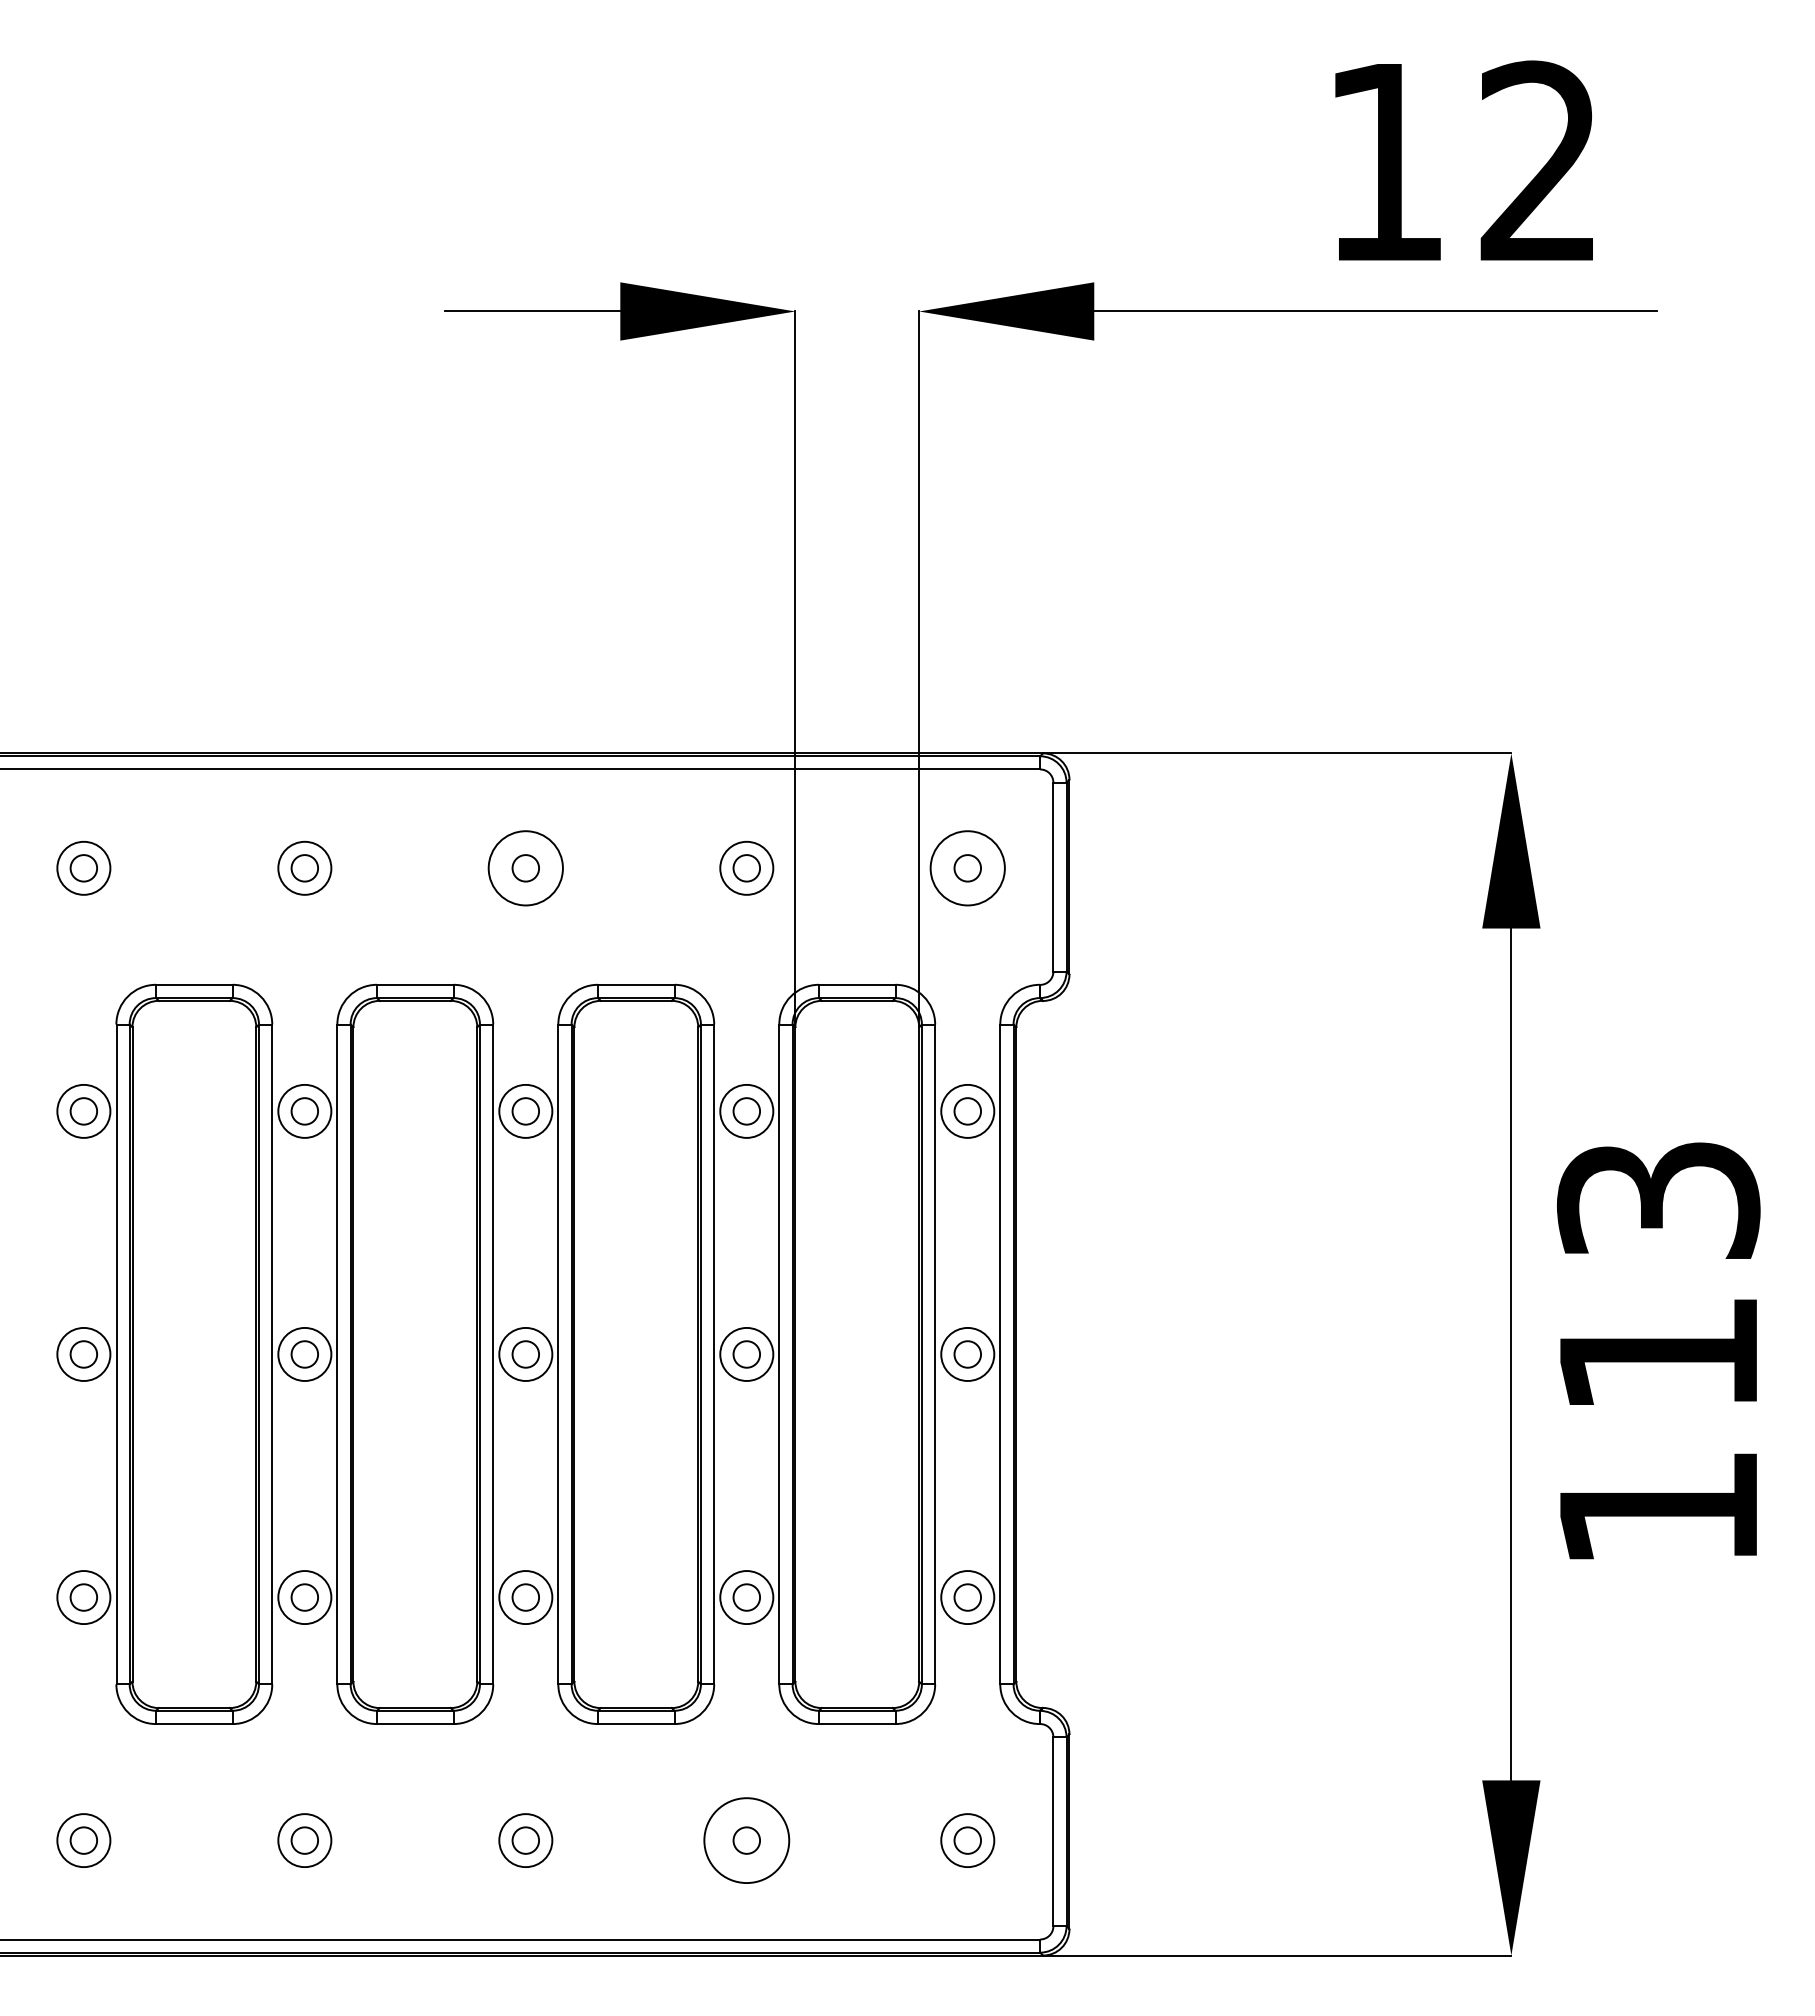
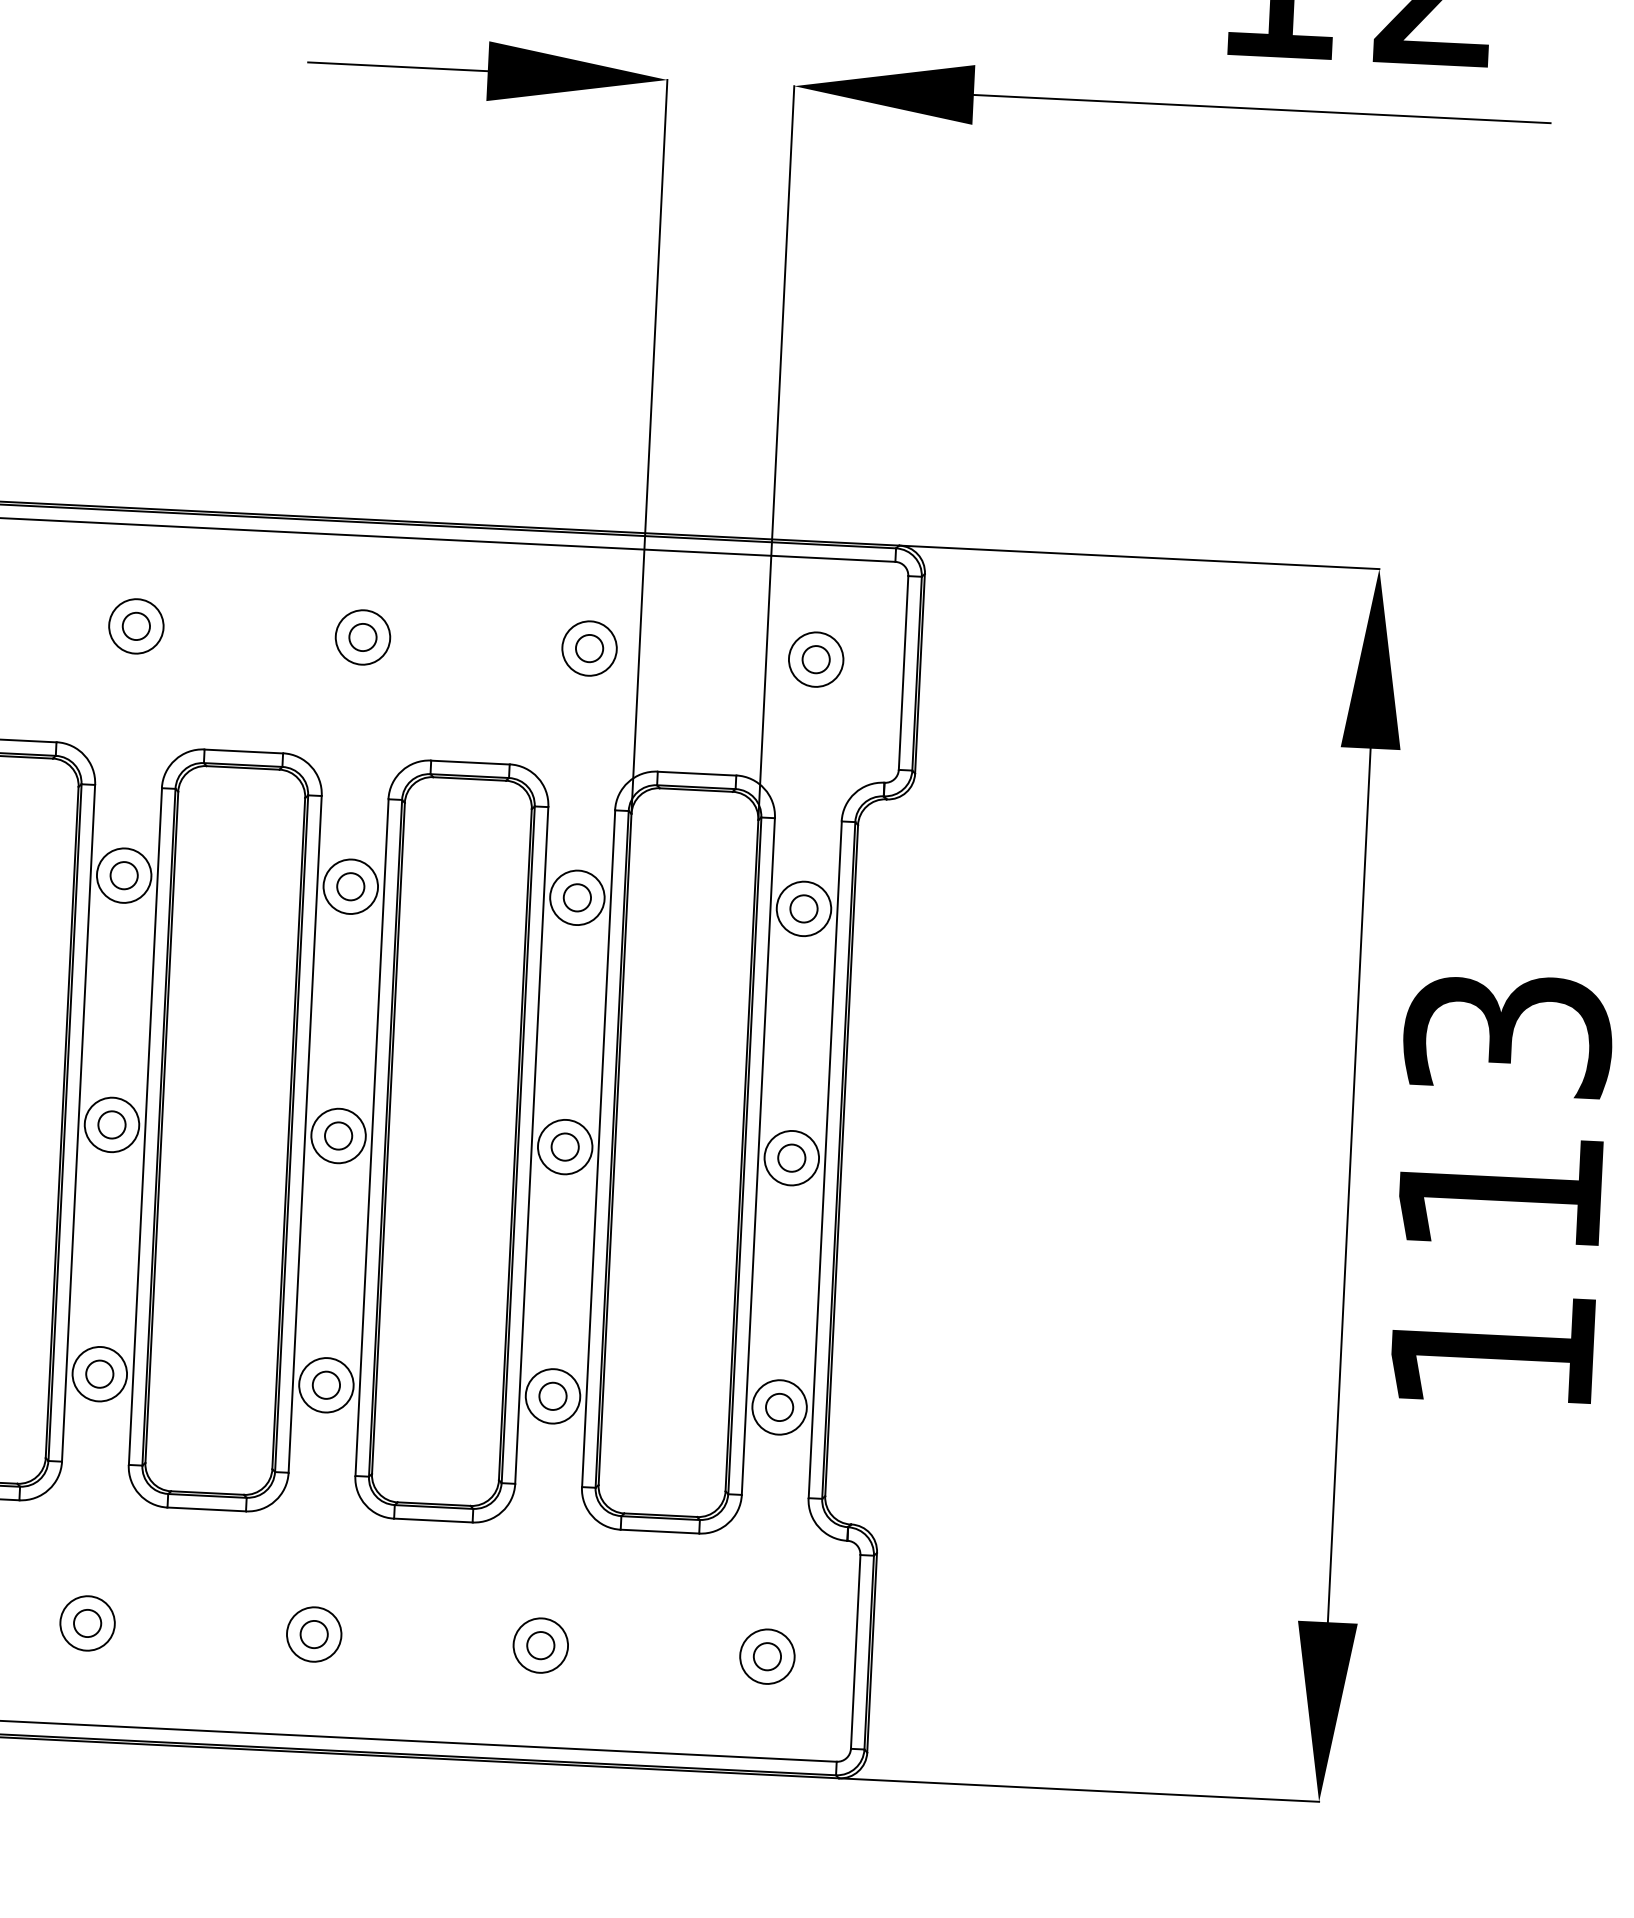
circle: (525, 867) -> (362, 636), size x0.71
circle: (967, 867) -> (815, 658), size x0.71
circle: (746, 1840) -> (540, 1645), size x0.62

